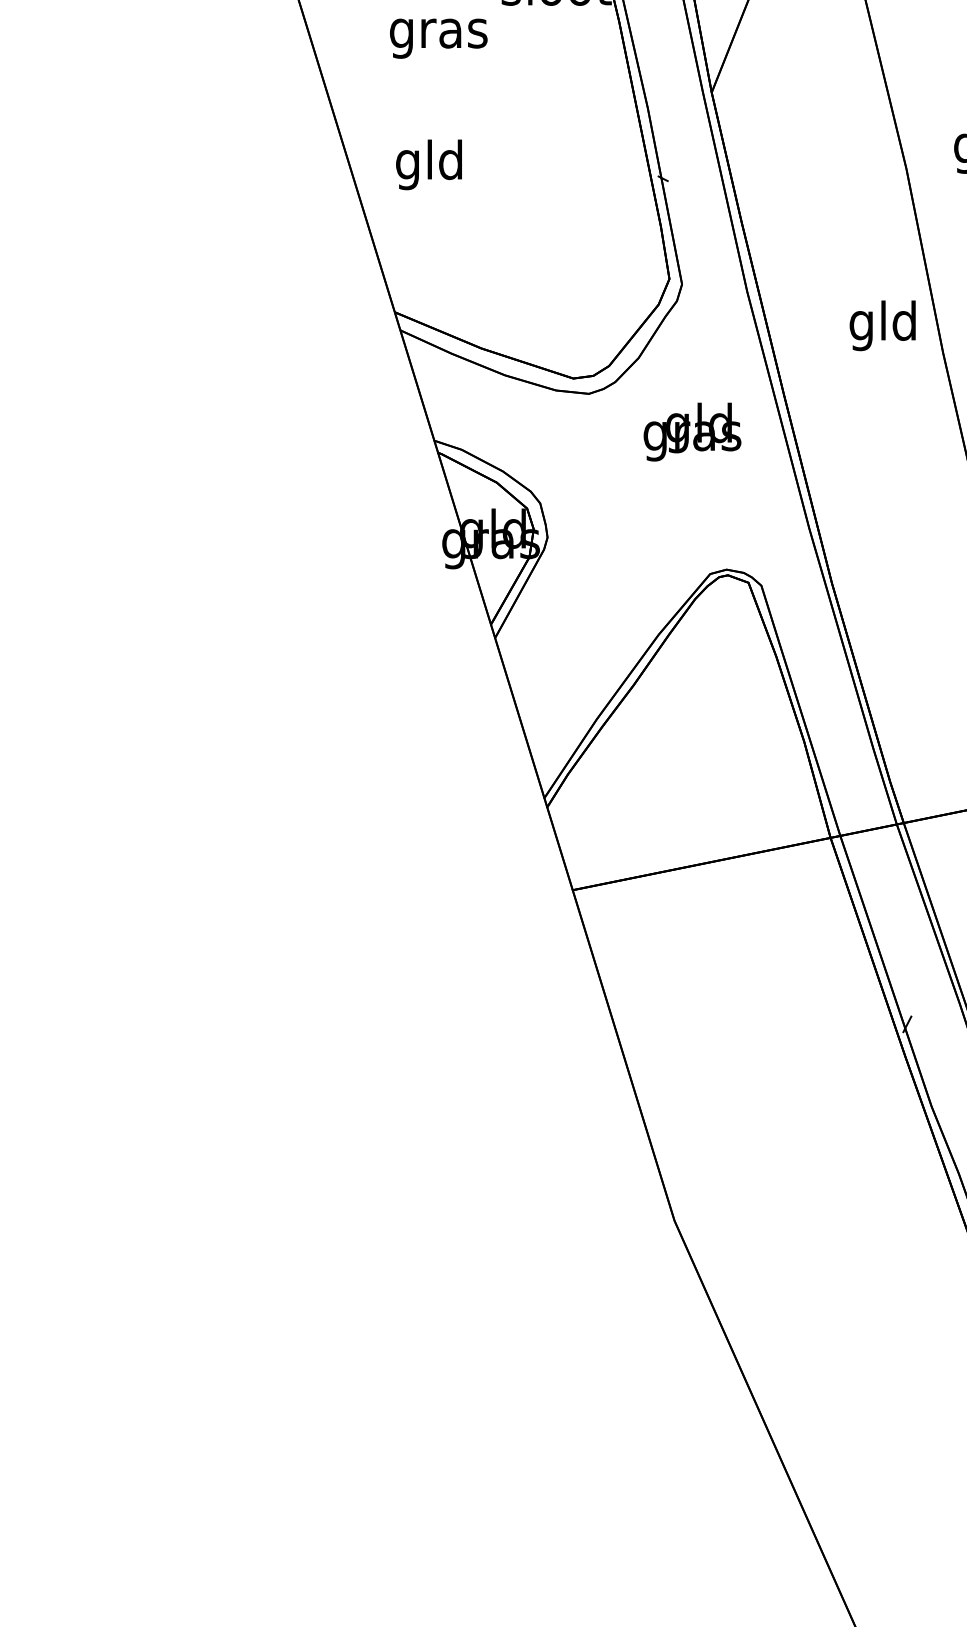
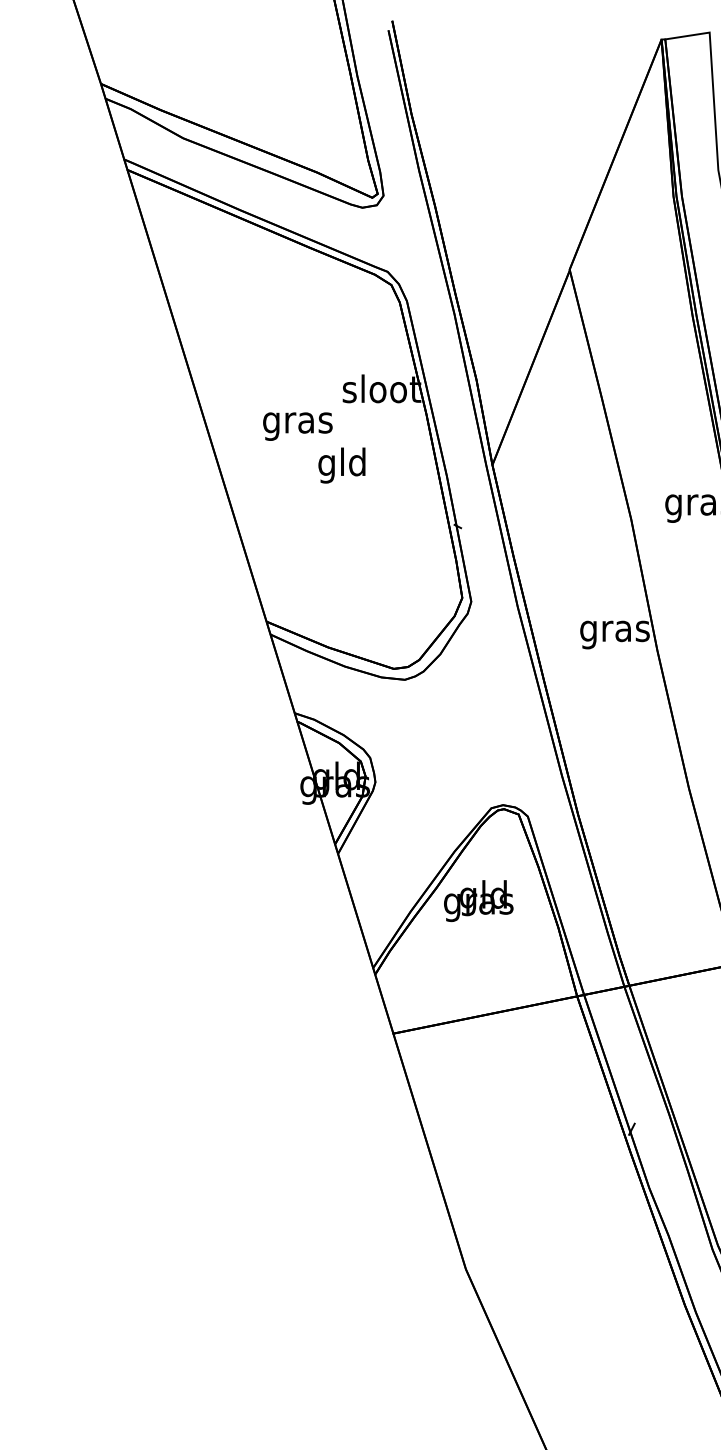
text: (428, 164) -> (341, 465), moved
text: (882, 326) -> (614, 631), gld -> gras
text: (692, 432) -> (478, 901), moved

